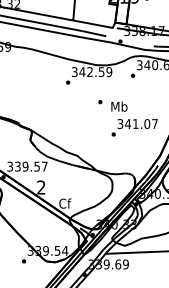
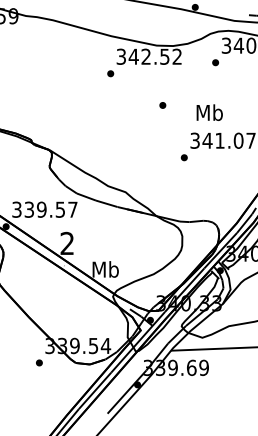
text: (109, 72) -> (177, 57), 342.59 -> 342.52
text: (119, 106) -> (209, 112), moved
text: (65, 203) -> (106, 269), Cf -> Mb

